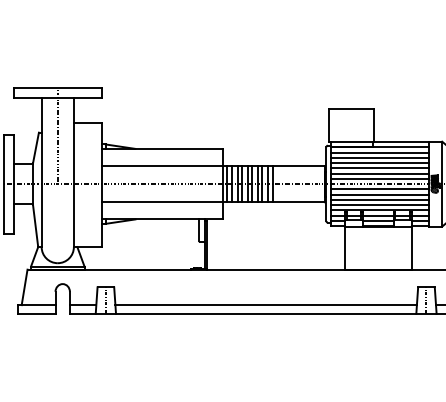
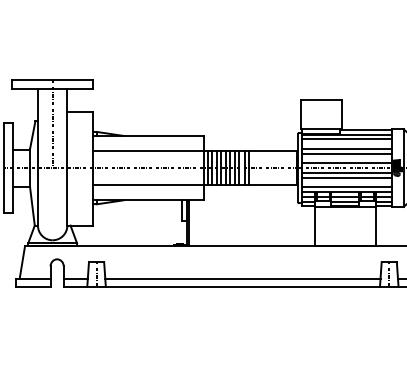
line: (379, 157) -> (346, 143), removed
line: (379, 173) -> (346, 158), removed
line: (379, 199) -> (346, 182), removed

